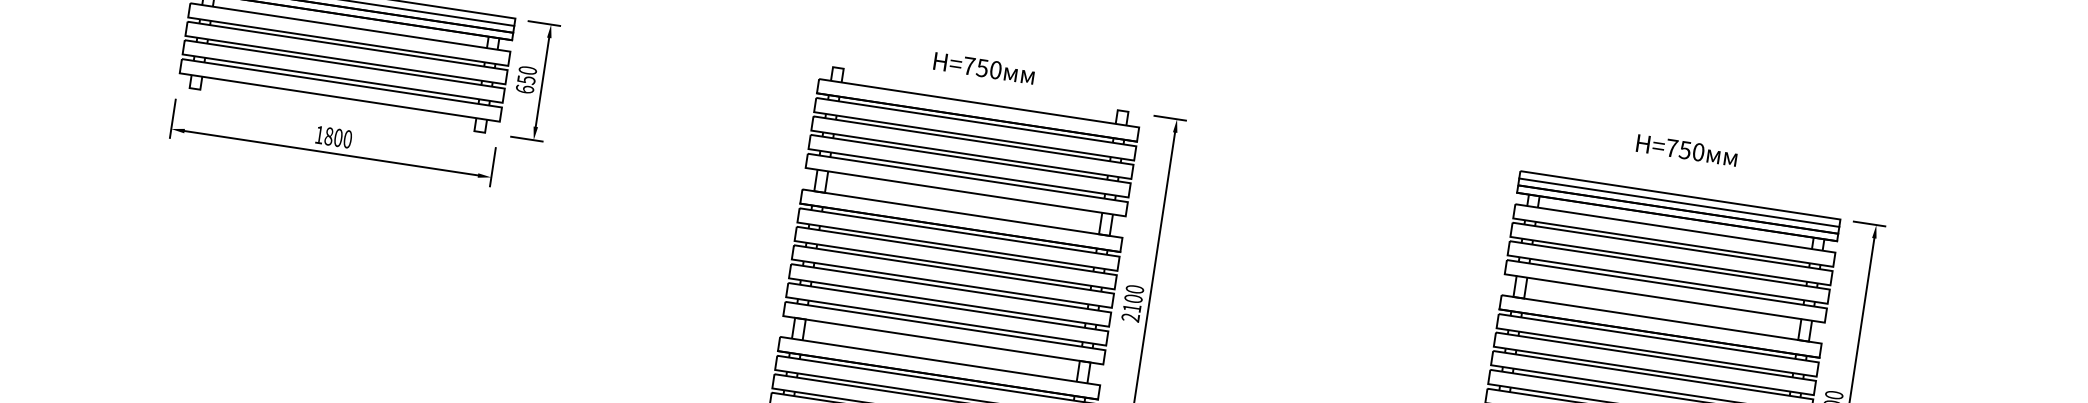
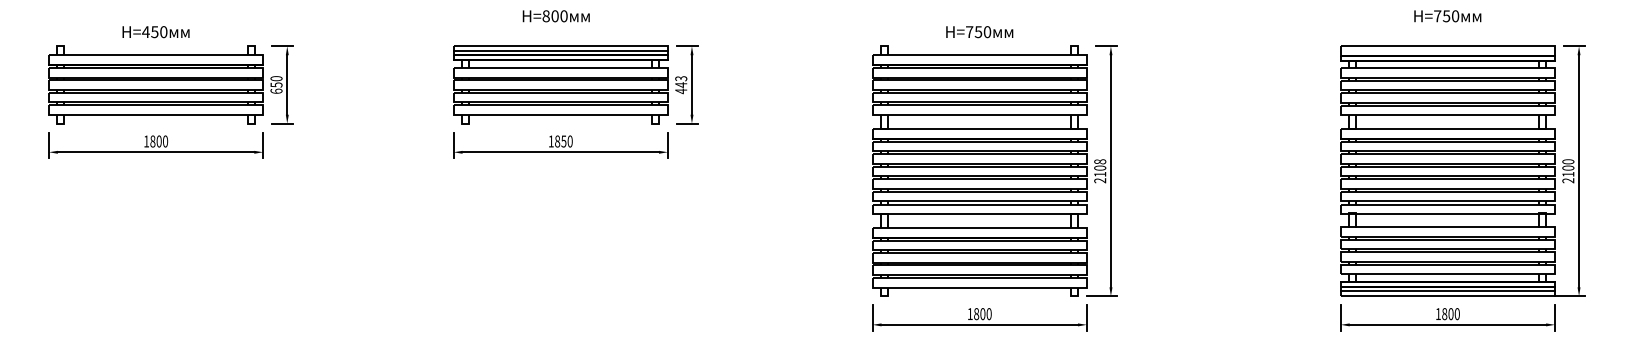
text: (526, 80) -> (681, 85), 650 -> 443
text: (337, 137) -> (563, 141), 1800 -> 1850
line: (1678, 203) -> (1447, 51), removed
text: (1133, 288) -> (1099, 161), 2100 -> 2108

